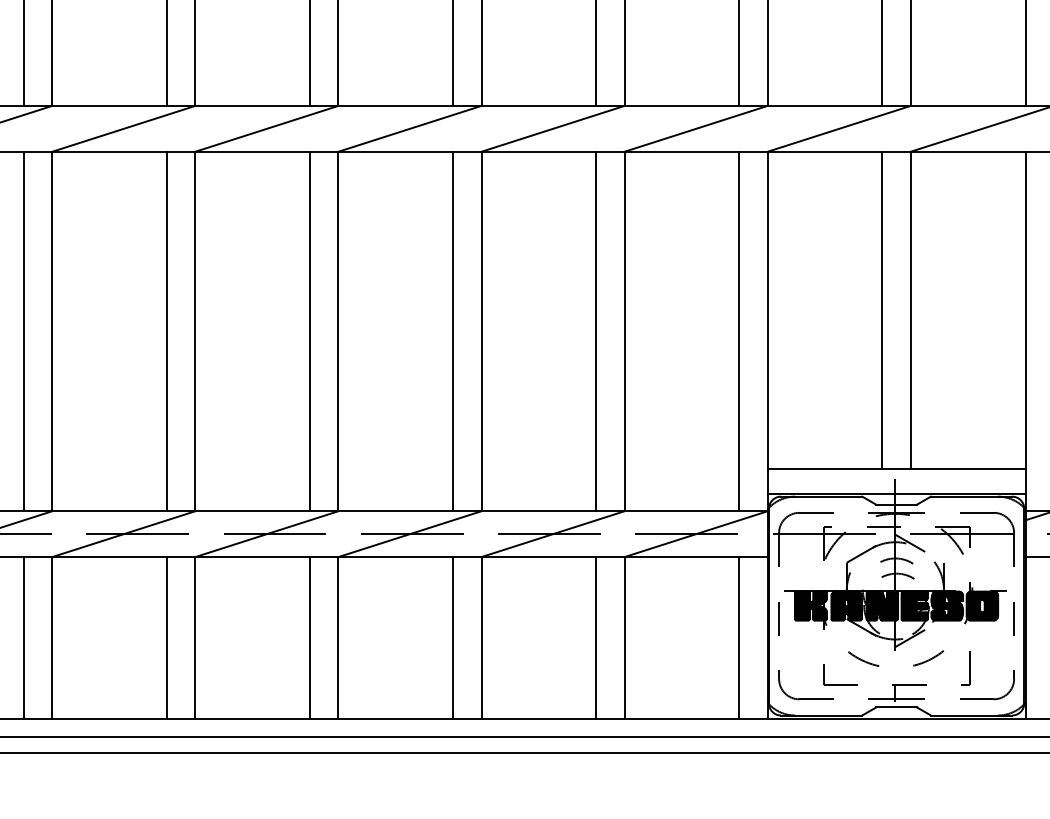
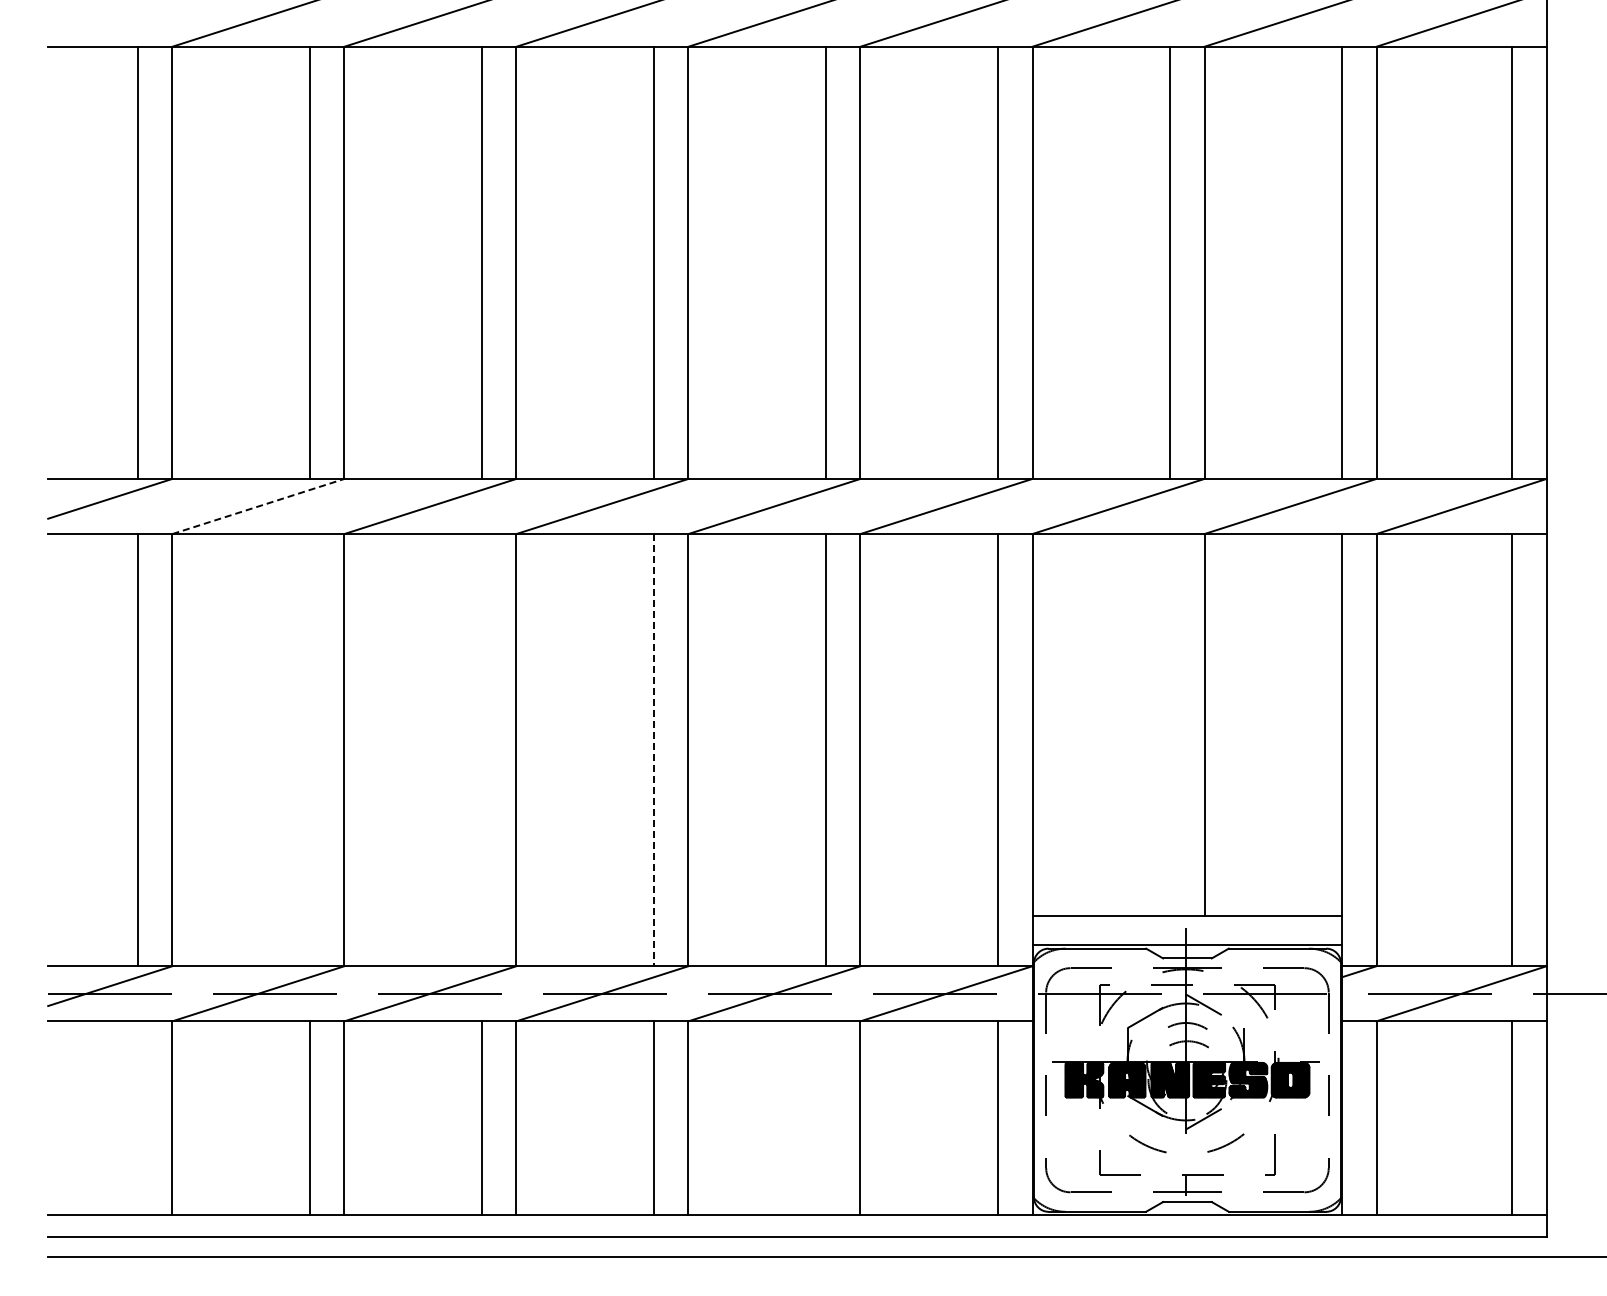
line: (123, 128) -> (258, 506), solid -> dashed
line: (882, 310) -> (1170, 724), removed
line: (167, 331) -> (310, 750), removed
line: (310, 331) -> (482, 750), removed
line: (453, 331) -> (654, 750), solid -> dashed
line: (24, 637) -> (138, 1118), removed
line: (596, 637) -> (826, 1118), removed

